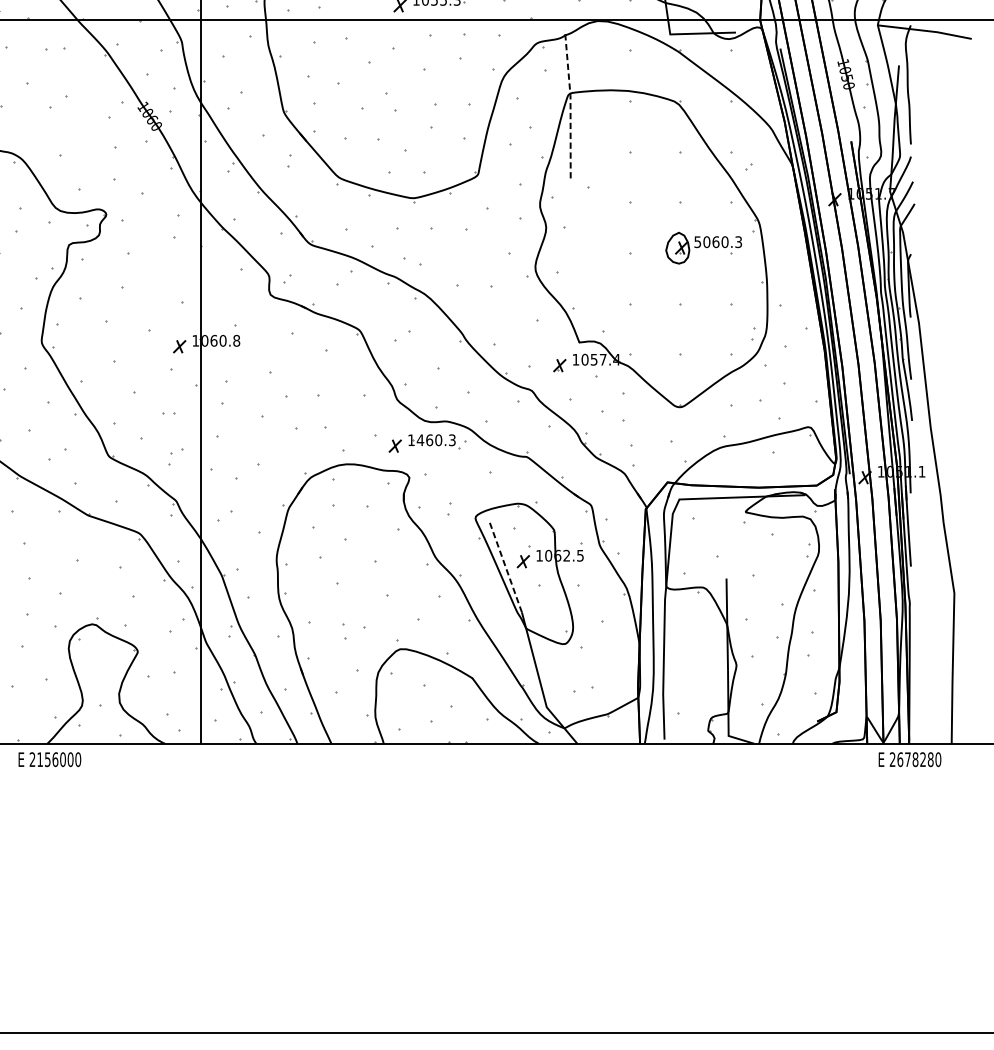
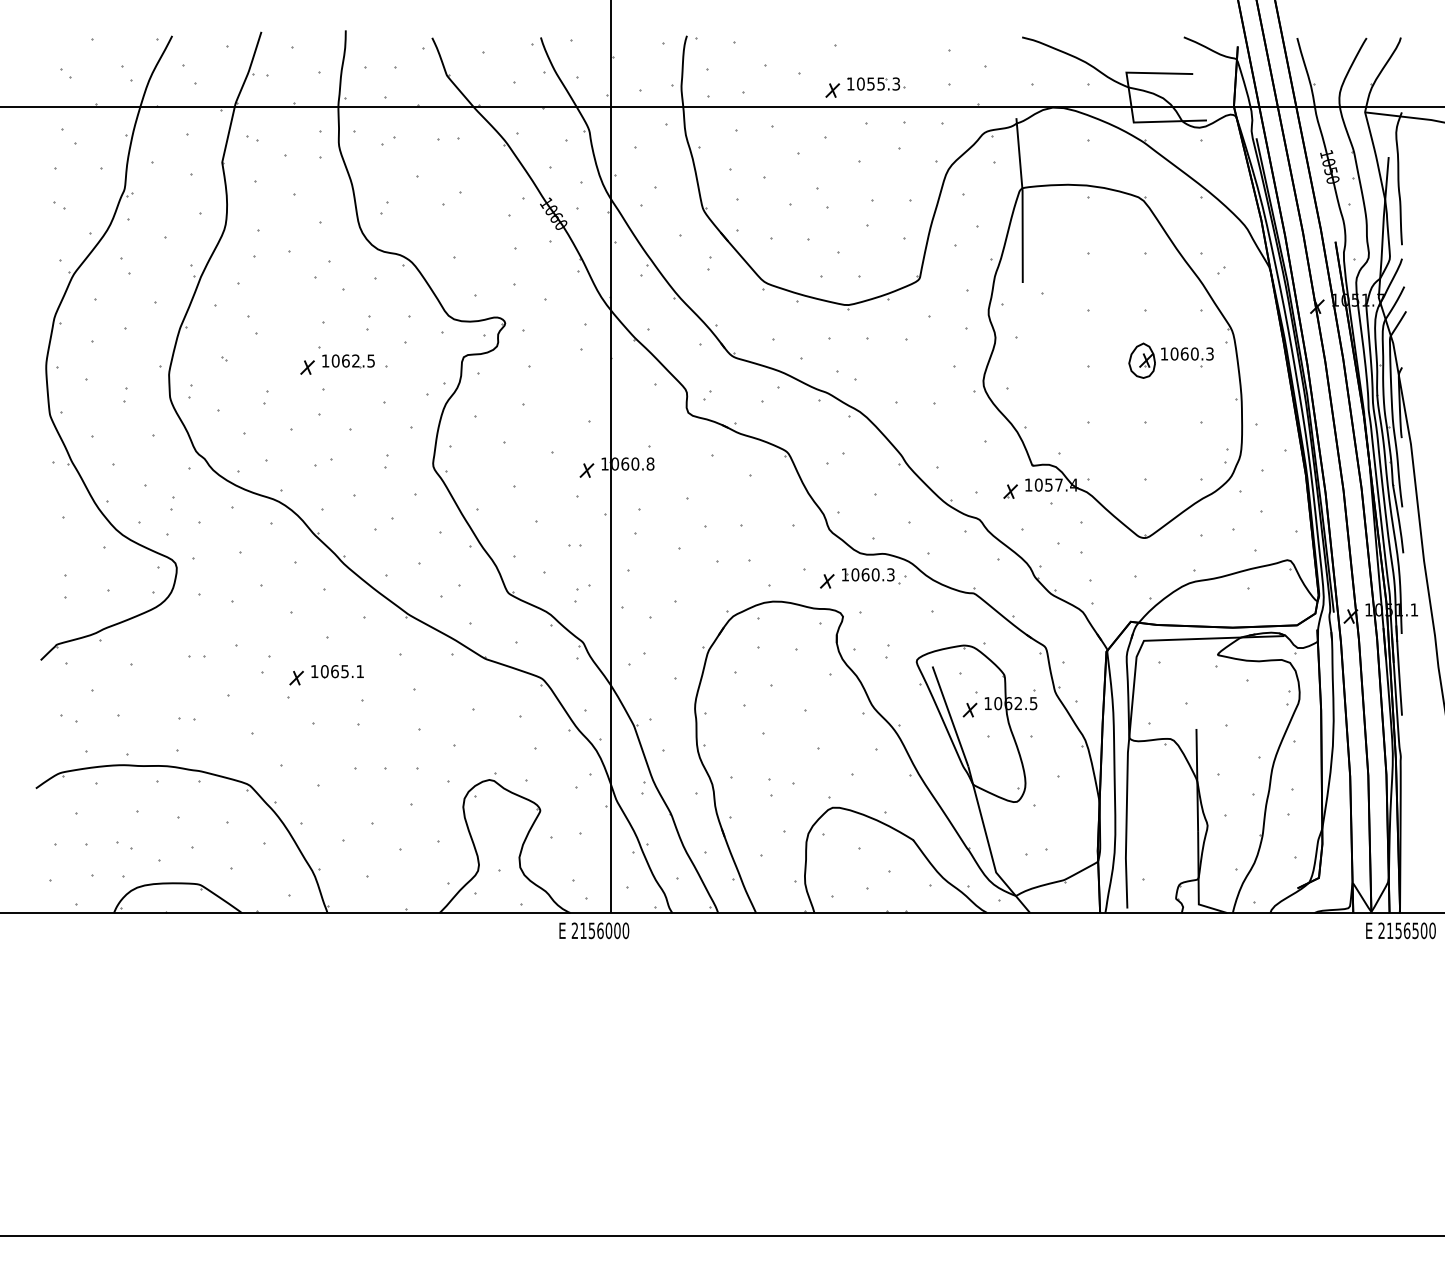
line: (570, 103) -> (1022, 199), dashed -> solid
text: (697, 241) -> (1164, 353), 5060.3 -> 1060.3
text: (420, 439) -> (855, 574), 1460.3 -> 1060.3
line: (505, 567) -> (950, 716), dashed -> solid
text: (50, 759) -> (594, 930), moved
text: (915, 759) -> (1407, 930), 2678280 -> 2156500

